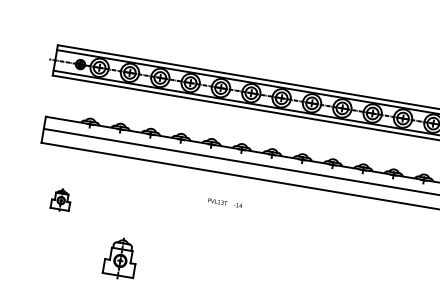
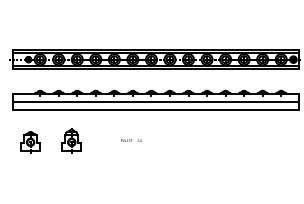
part: (61, 200) -> (30, 142), size x1.67
text: (225, 203) -> (131, 140), moved
part: (120, 257) -> (71, 140), moved

